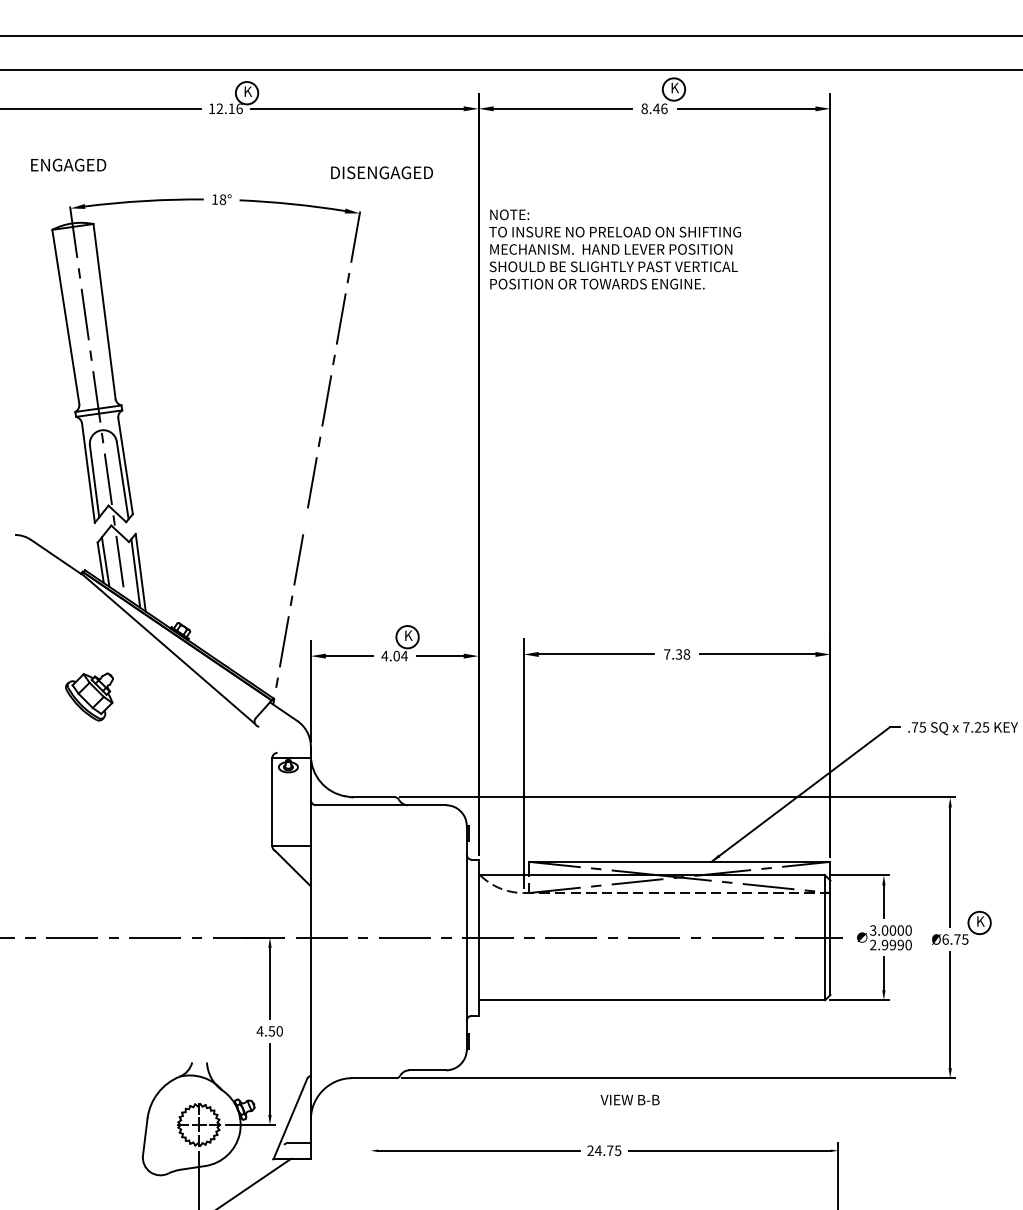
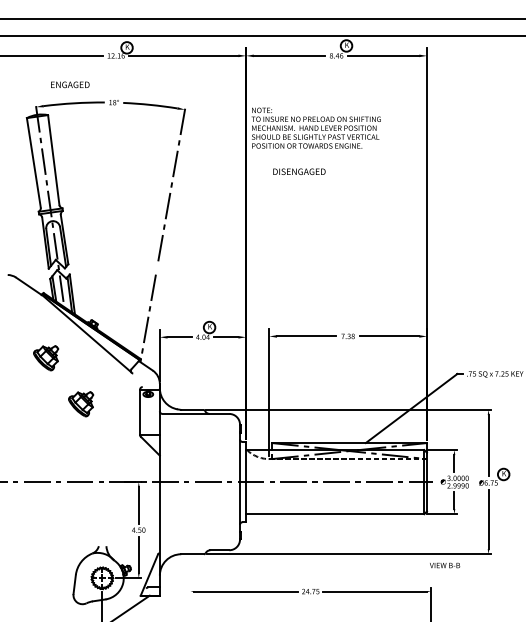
text: (69, 164) -> (70, 84), moved
text: (382, 172) -> (299, 171), moved
part: (158, 786) -> (81, 404), added
text: (631, 1100) -> (445, 565), moved

